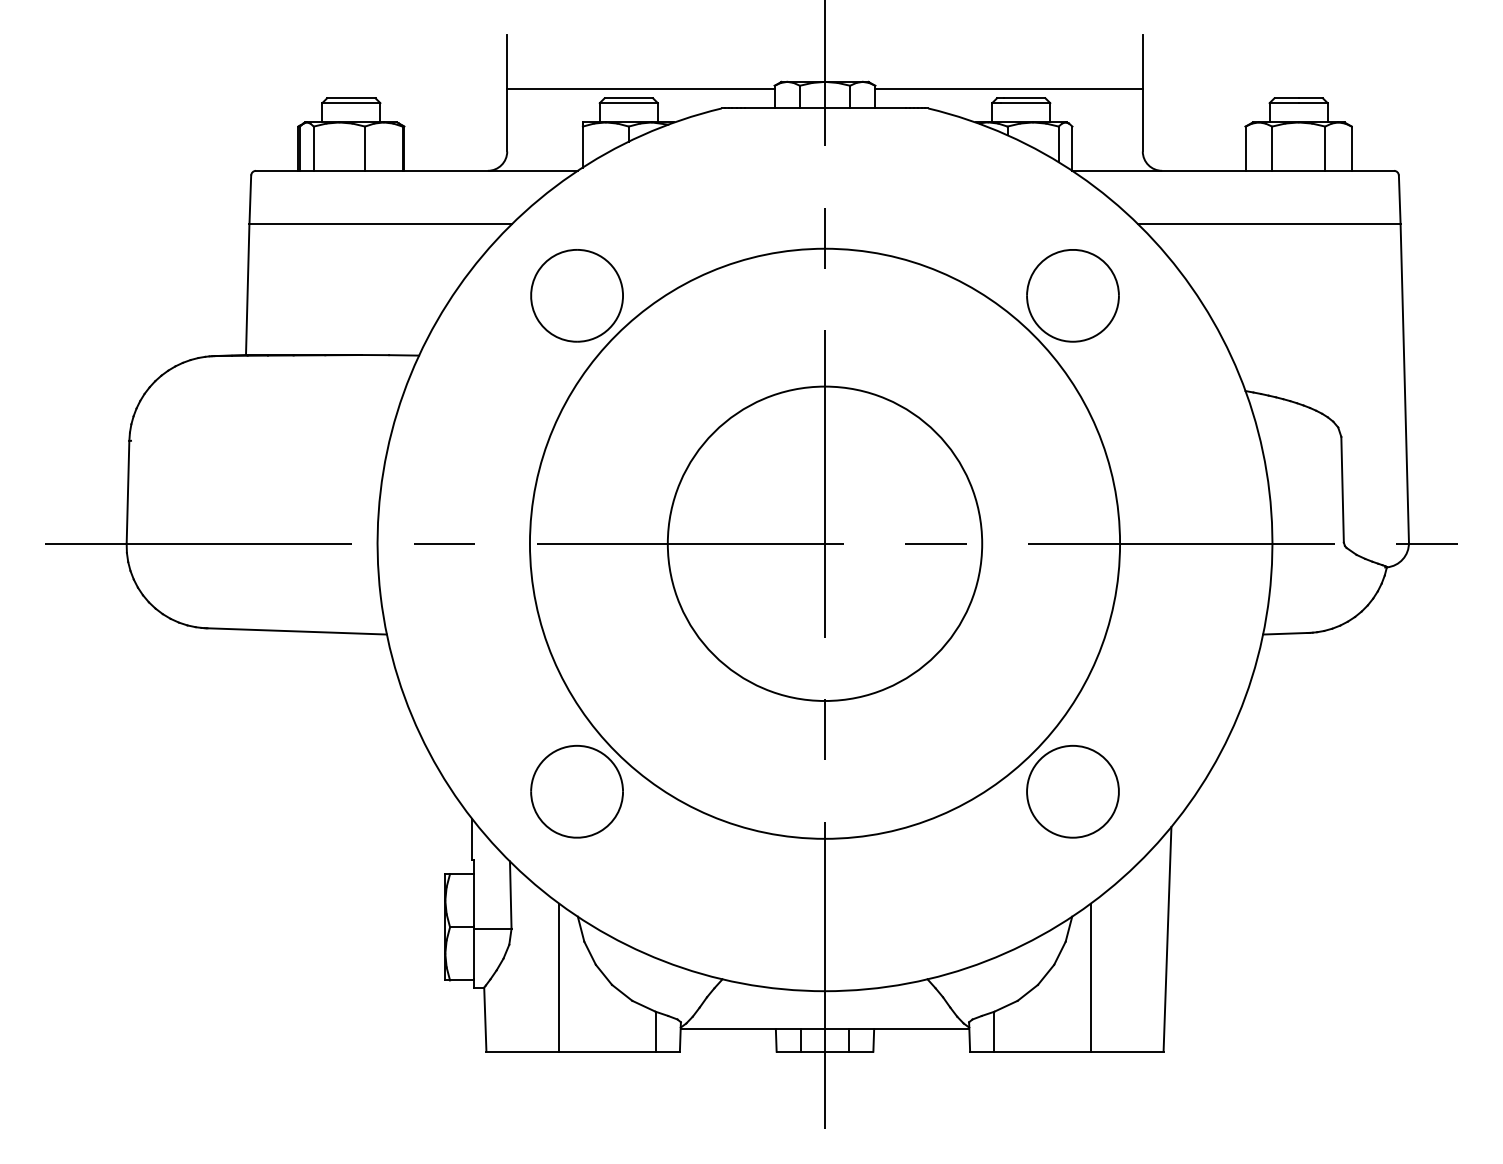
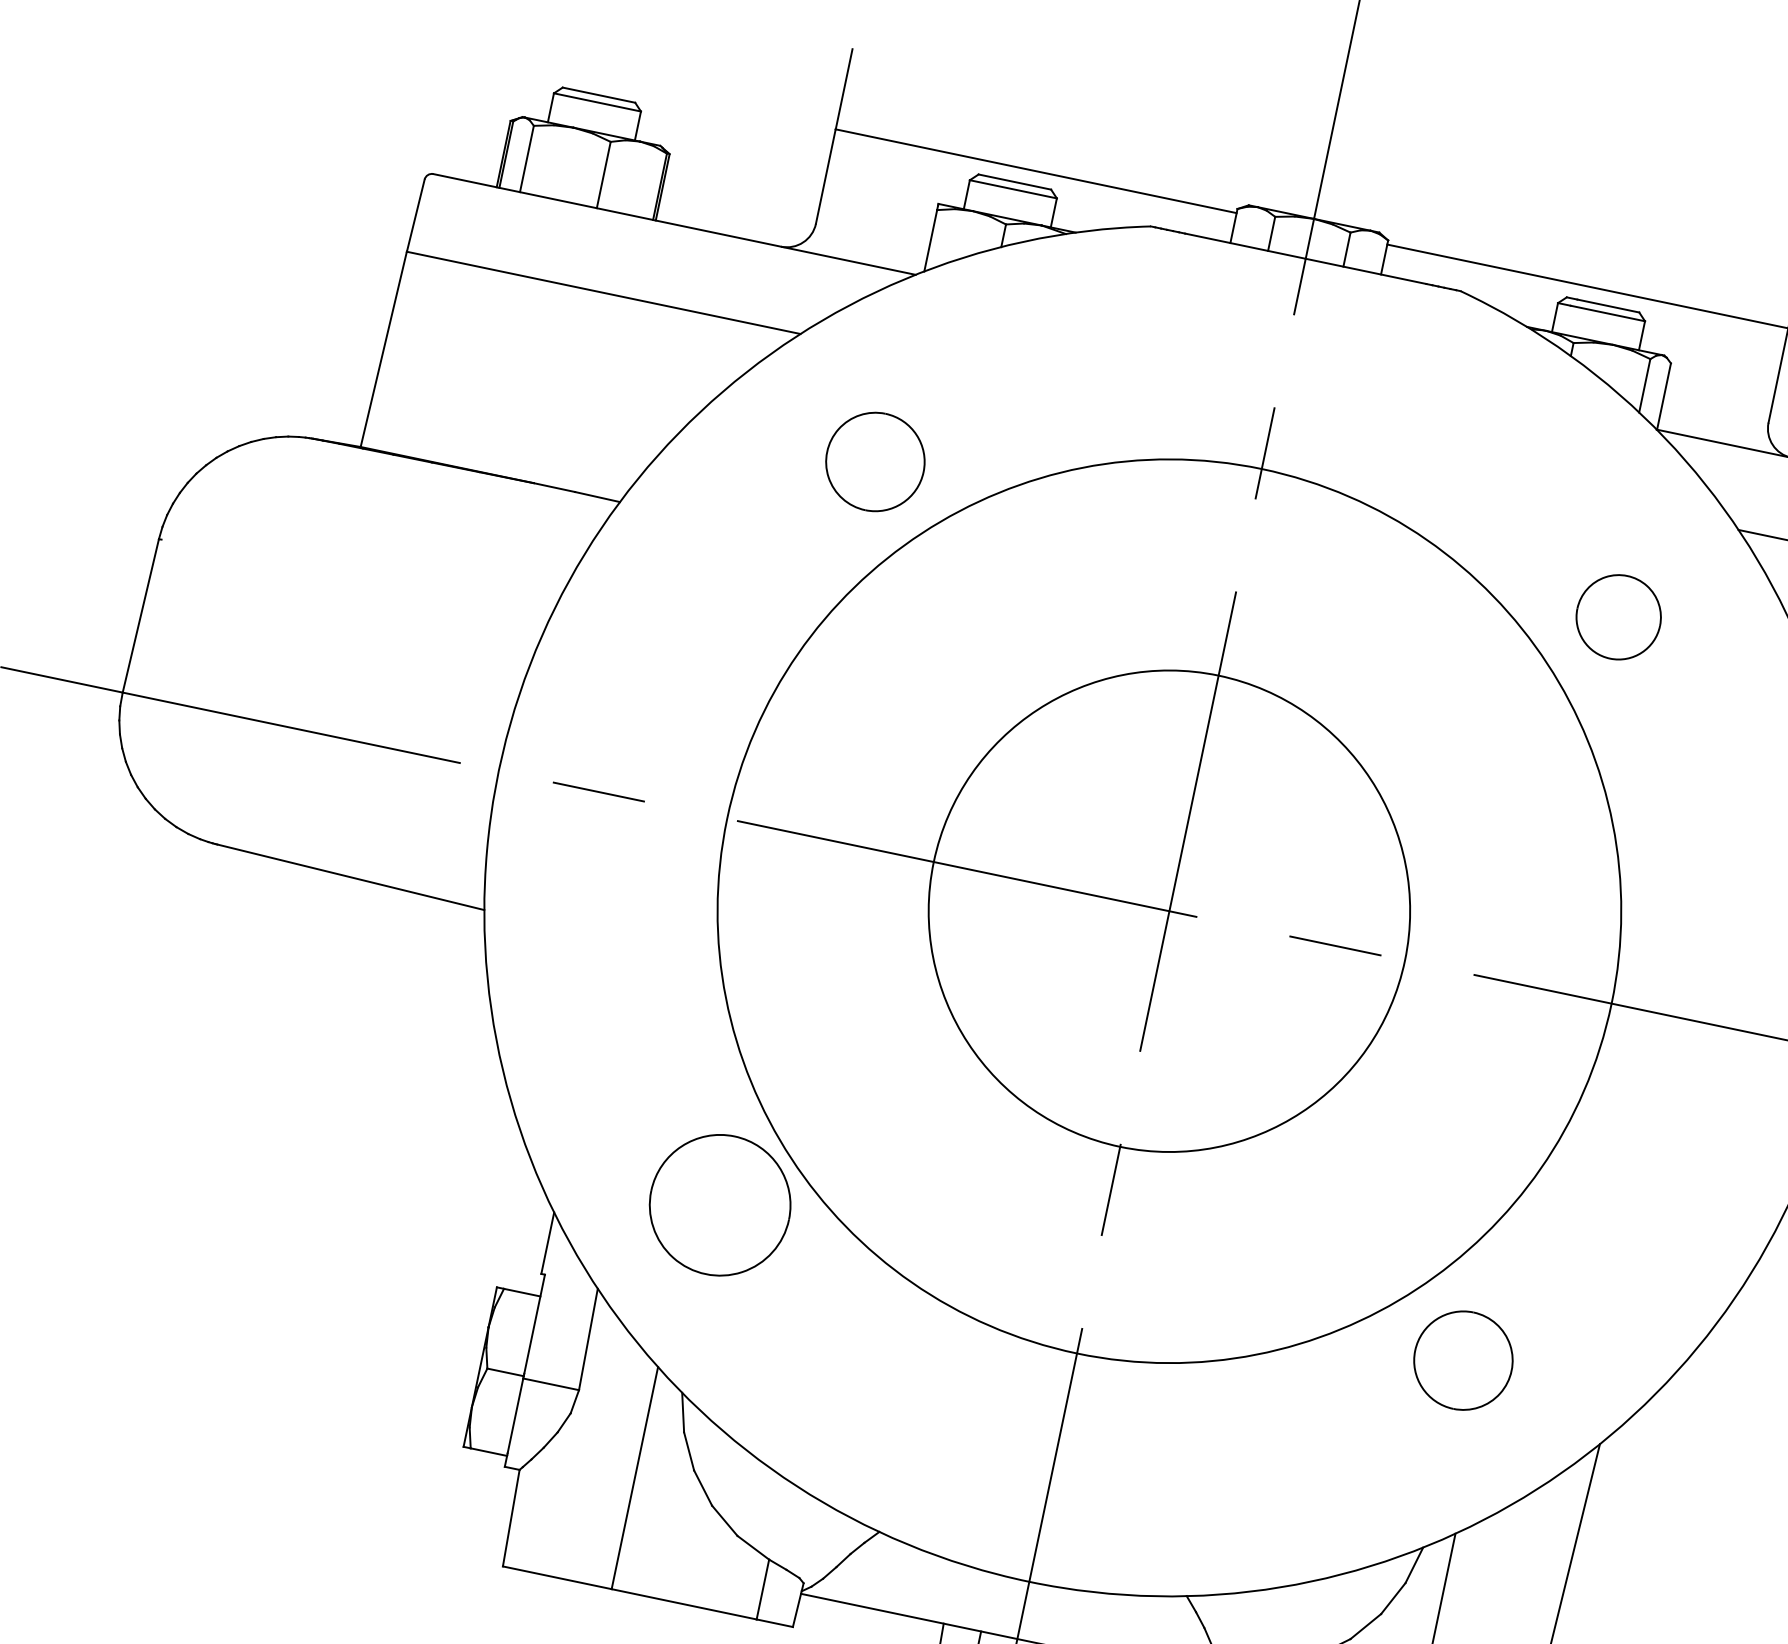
part: (576, 295) -> (874, 461), size x0.7
part: (1072, 295) -> (1618, 616), size x0.6
part: (1072, 791) -> (1462, 1360), size x0.7

